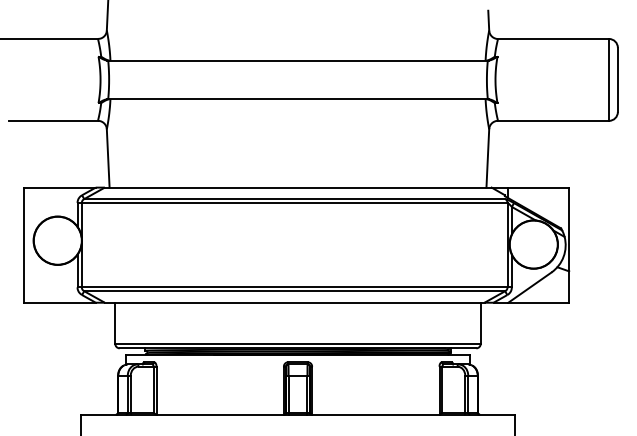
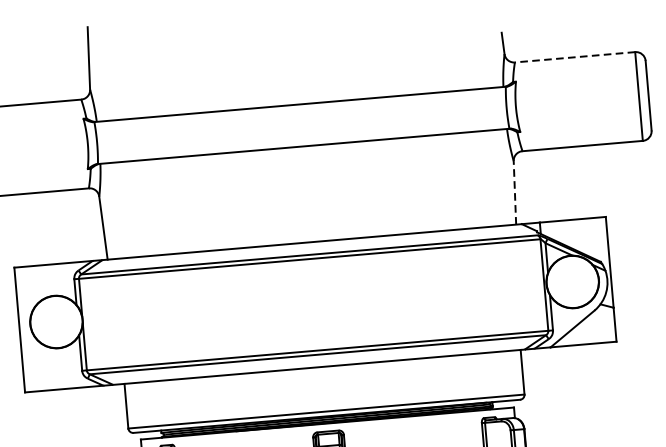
line: (553, 38) -> (574, 56), solid -> dashed
line: (487, 157) -> (514, 191), solid -> dashed

